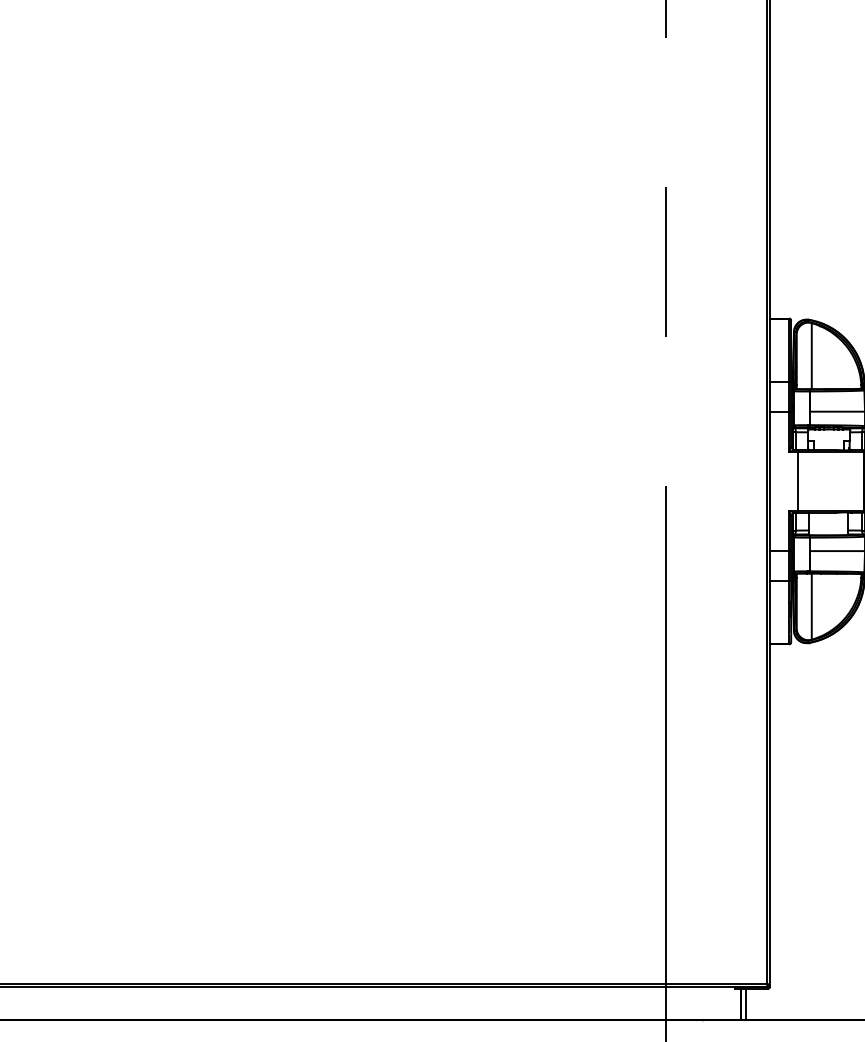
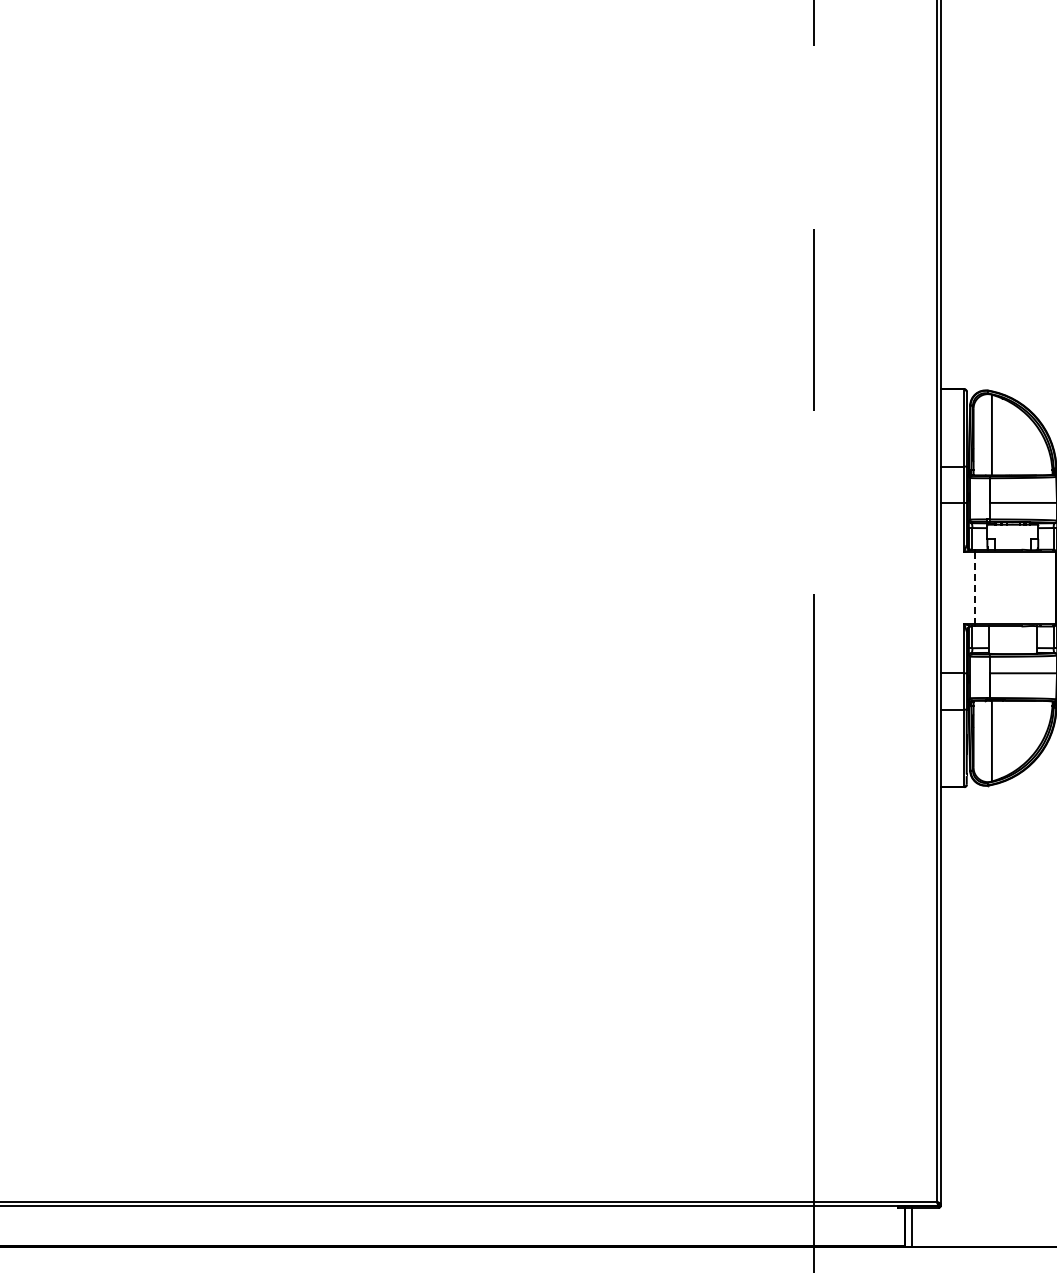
line: (798, 481) -> (975, 588), solid -> dashed

